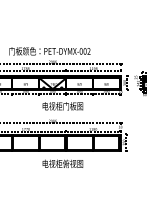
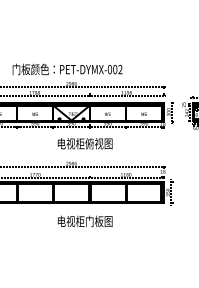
text: (69, 106) -> (94, 143), 电视柜门板图 -> 电视柜俯视图
text: (69, 163) -> (94, 220), 电视柜俯视图 -> 电视柜门板图

